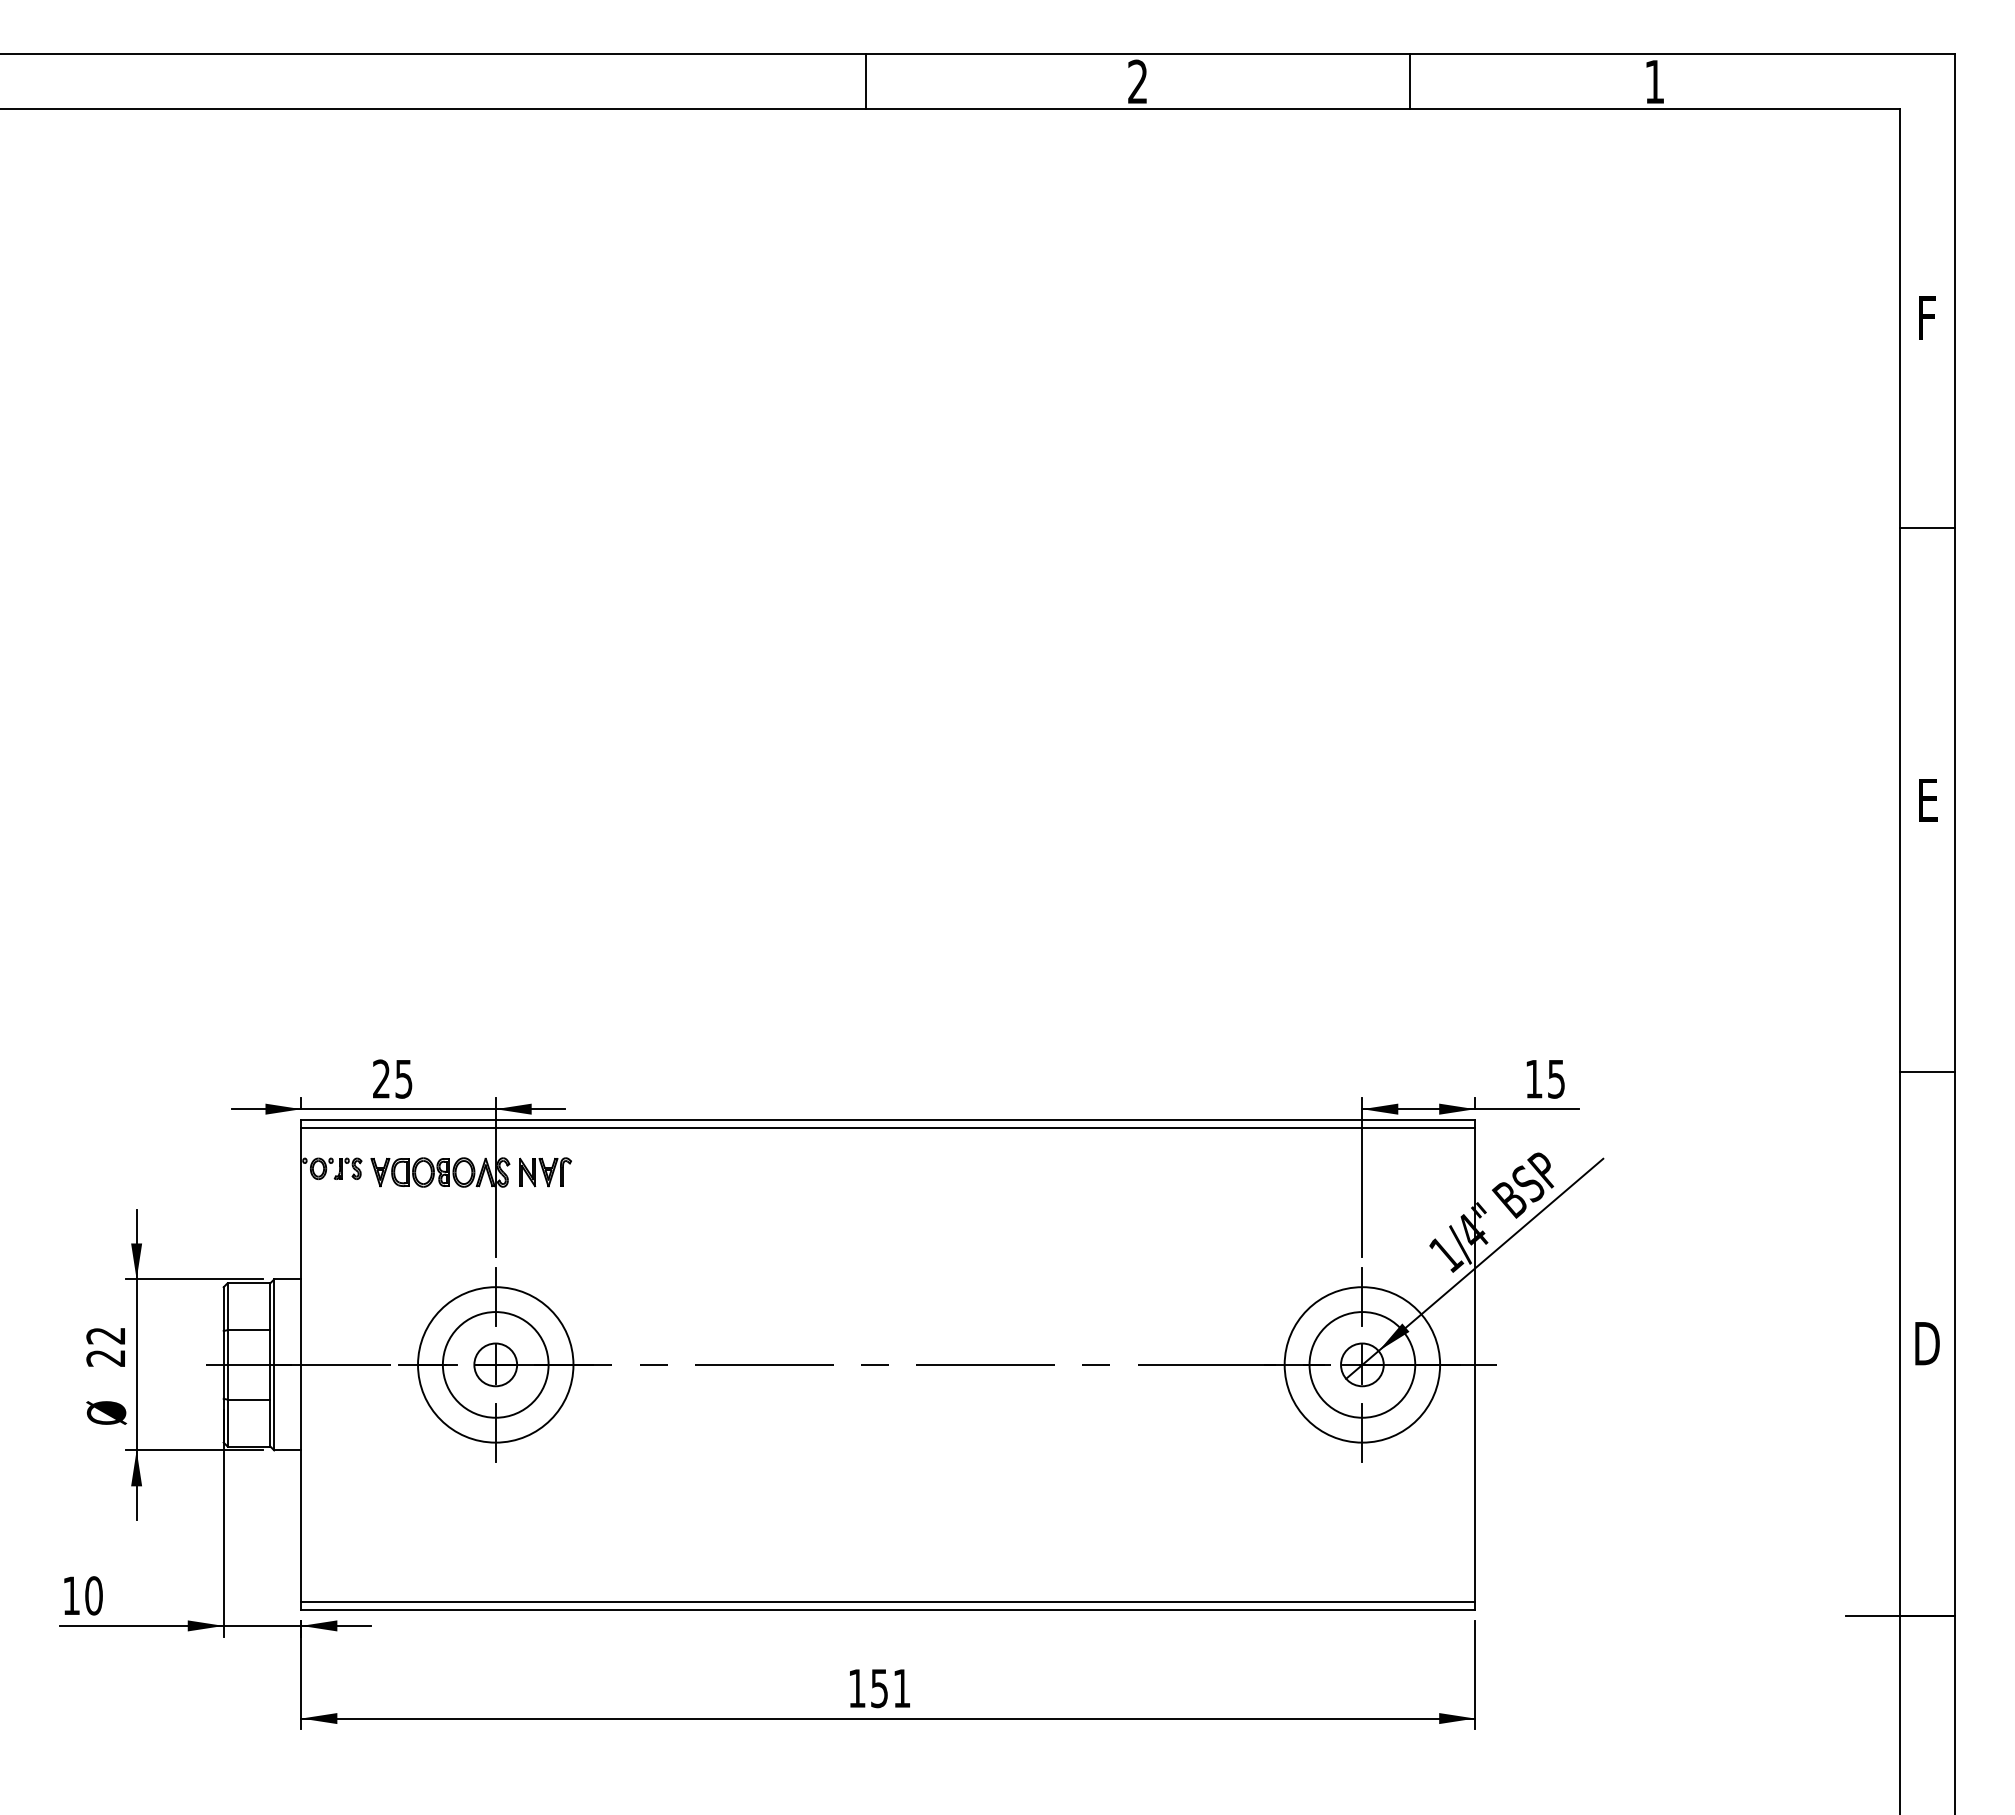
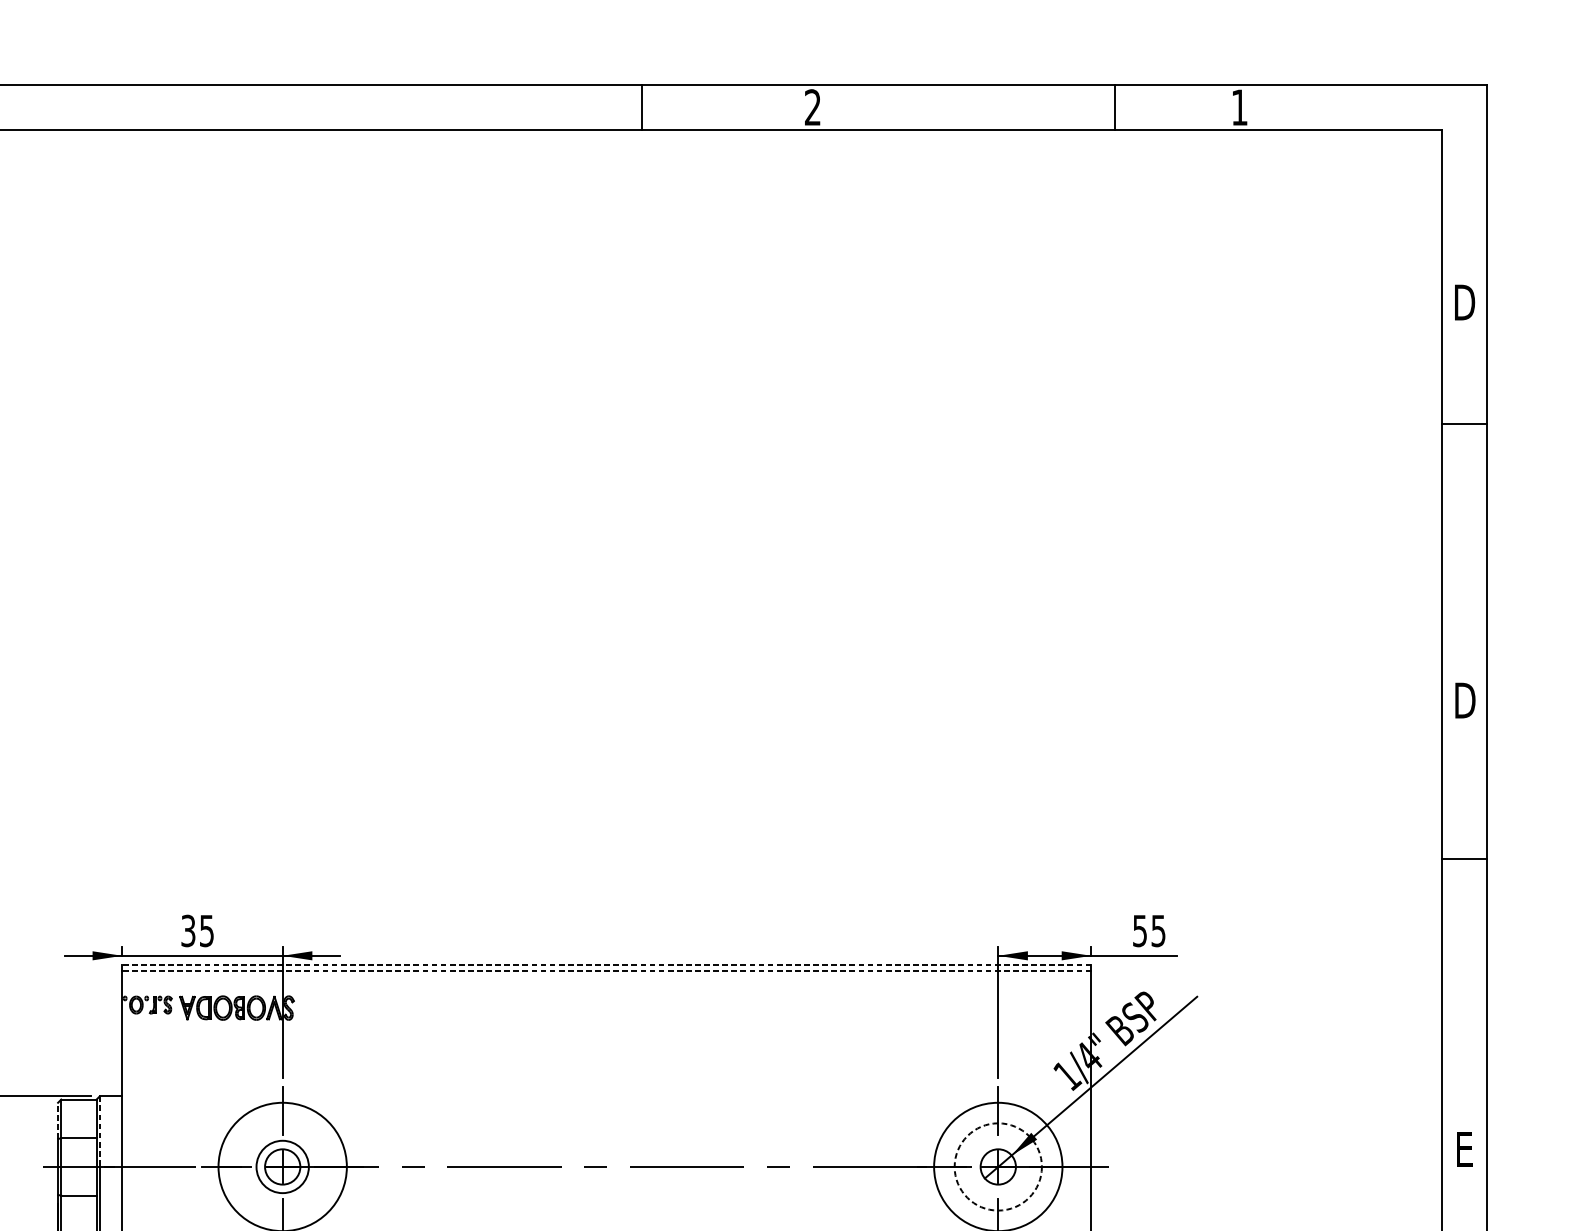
line: (866, 81) -> (641, 107), moved
line: (1410, 81) -> (1114, 107), moved
text: (1927, 317) -> (1464, 302), F -> D
line: (1927, 527) -> (1464, 423), moved
text: (1928, 799) -> (1465, 700), E -> D
line: (1927, 1071) -> (1464, 858), moved
text: (381, 1078) -> (188, 930), 25 -> 35
text: (1533, 1079) -> (1139, 931), 15 -> 55
line: (888, 1120) -> (607, 965), solid -> dashed
line: (888, 1127) -> (607, 970), solid -> dashed
part: (545, 1172) -> (323, 1008), removed
line: (223, 1309) -> (57, 1121), solid -> dashed
line: (274, 1322) -> (100, 1131), solid -> dashed
text: (1927, 1343) -> (1464, 1149), D -> E
circle: (495, 1364) -> (282, 1166), size x0.6
circle: (1362, 1364) -> (998, 1166), solid -> dashed

